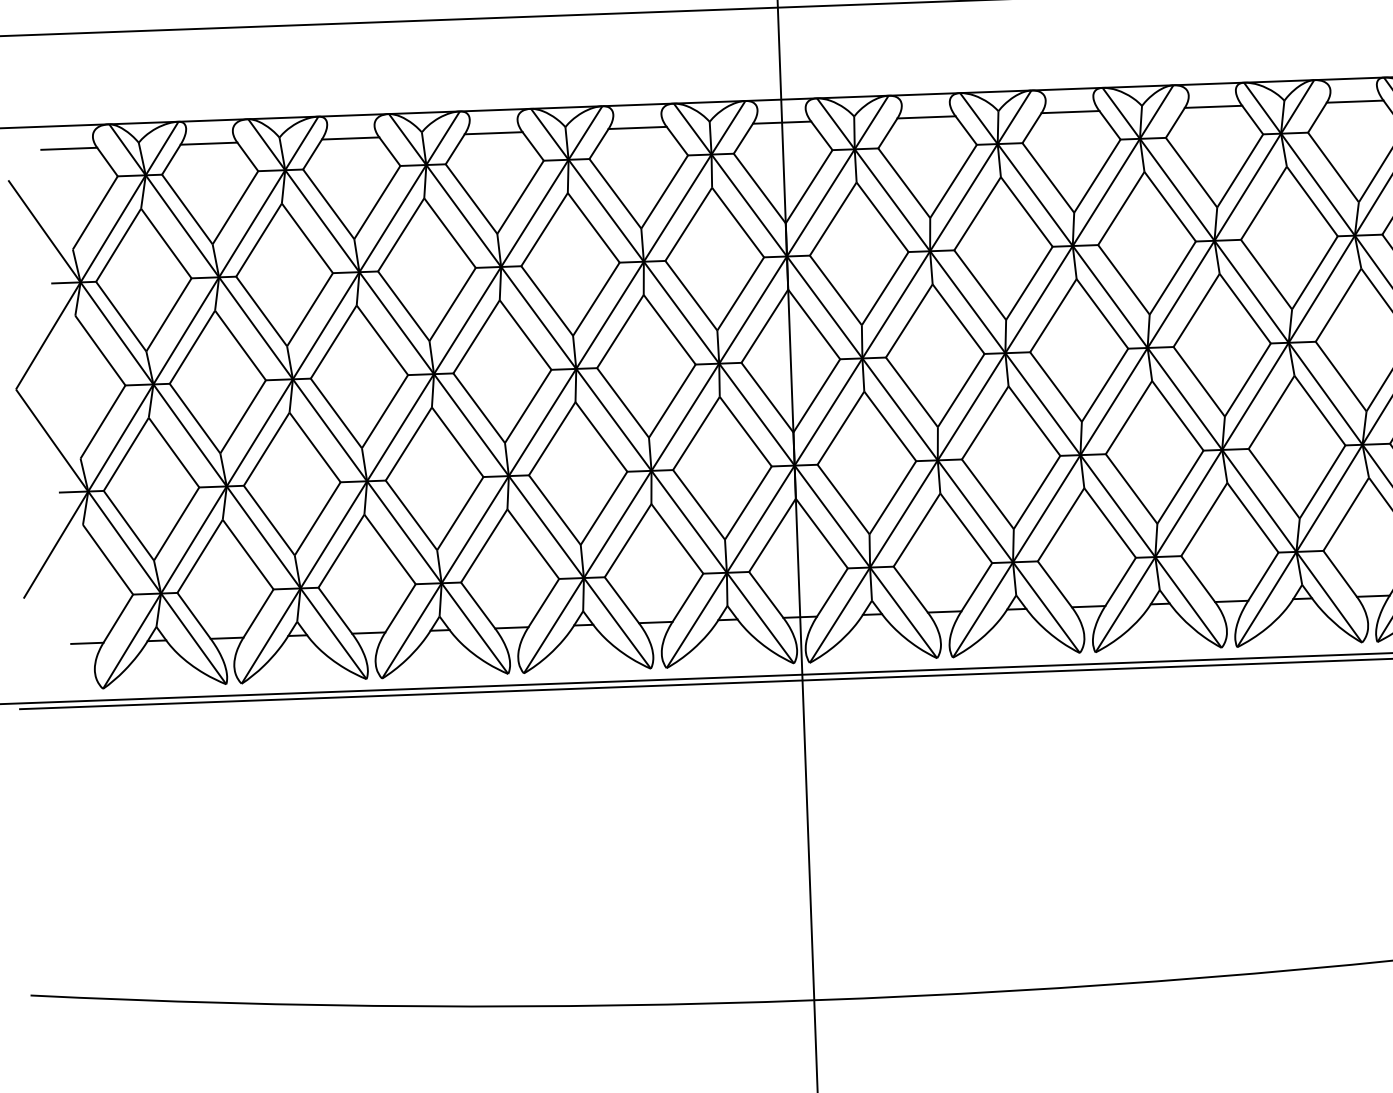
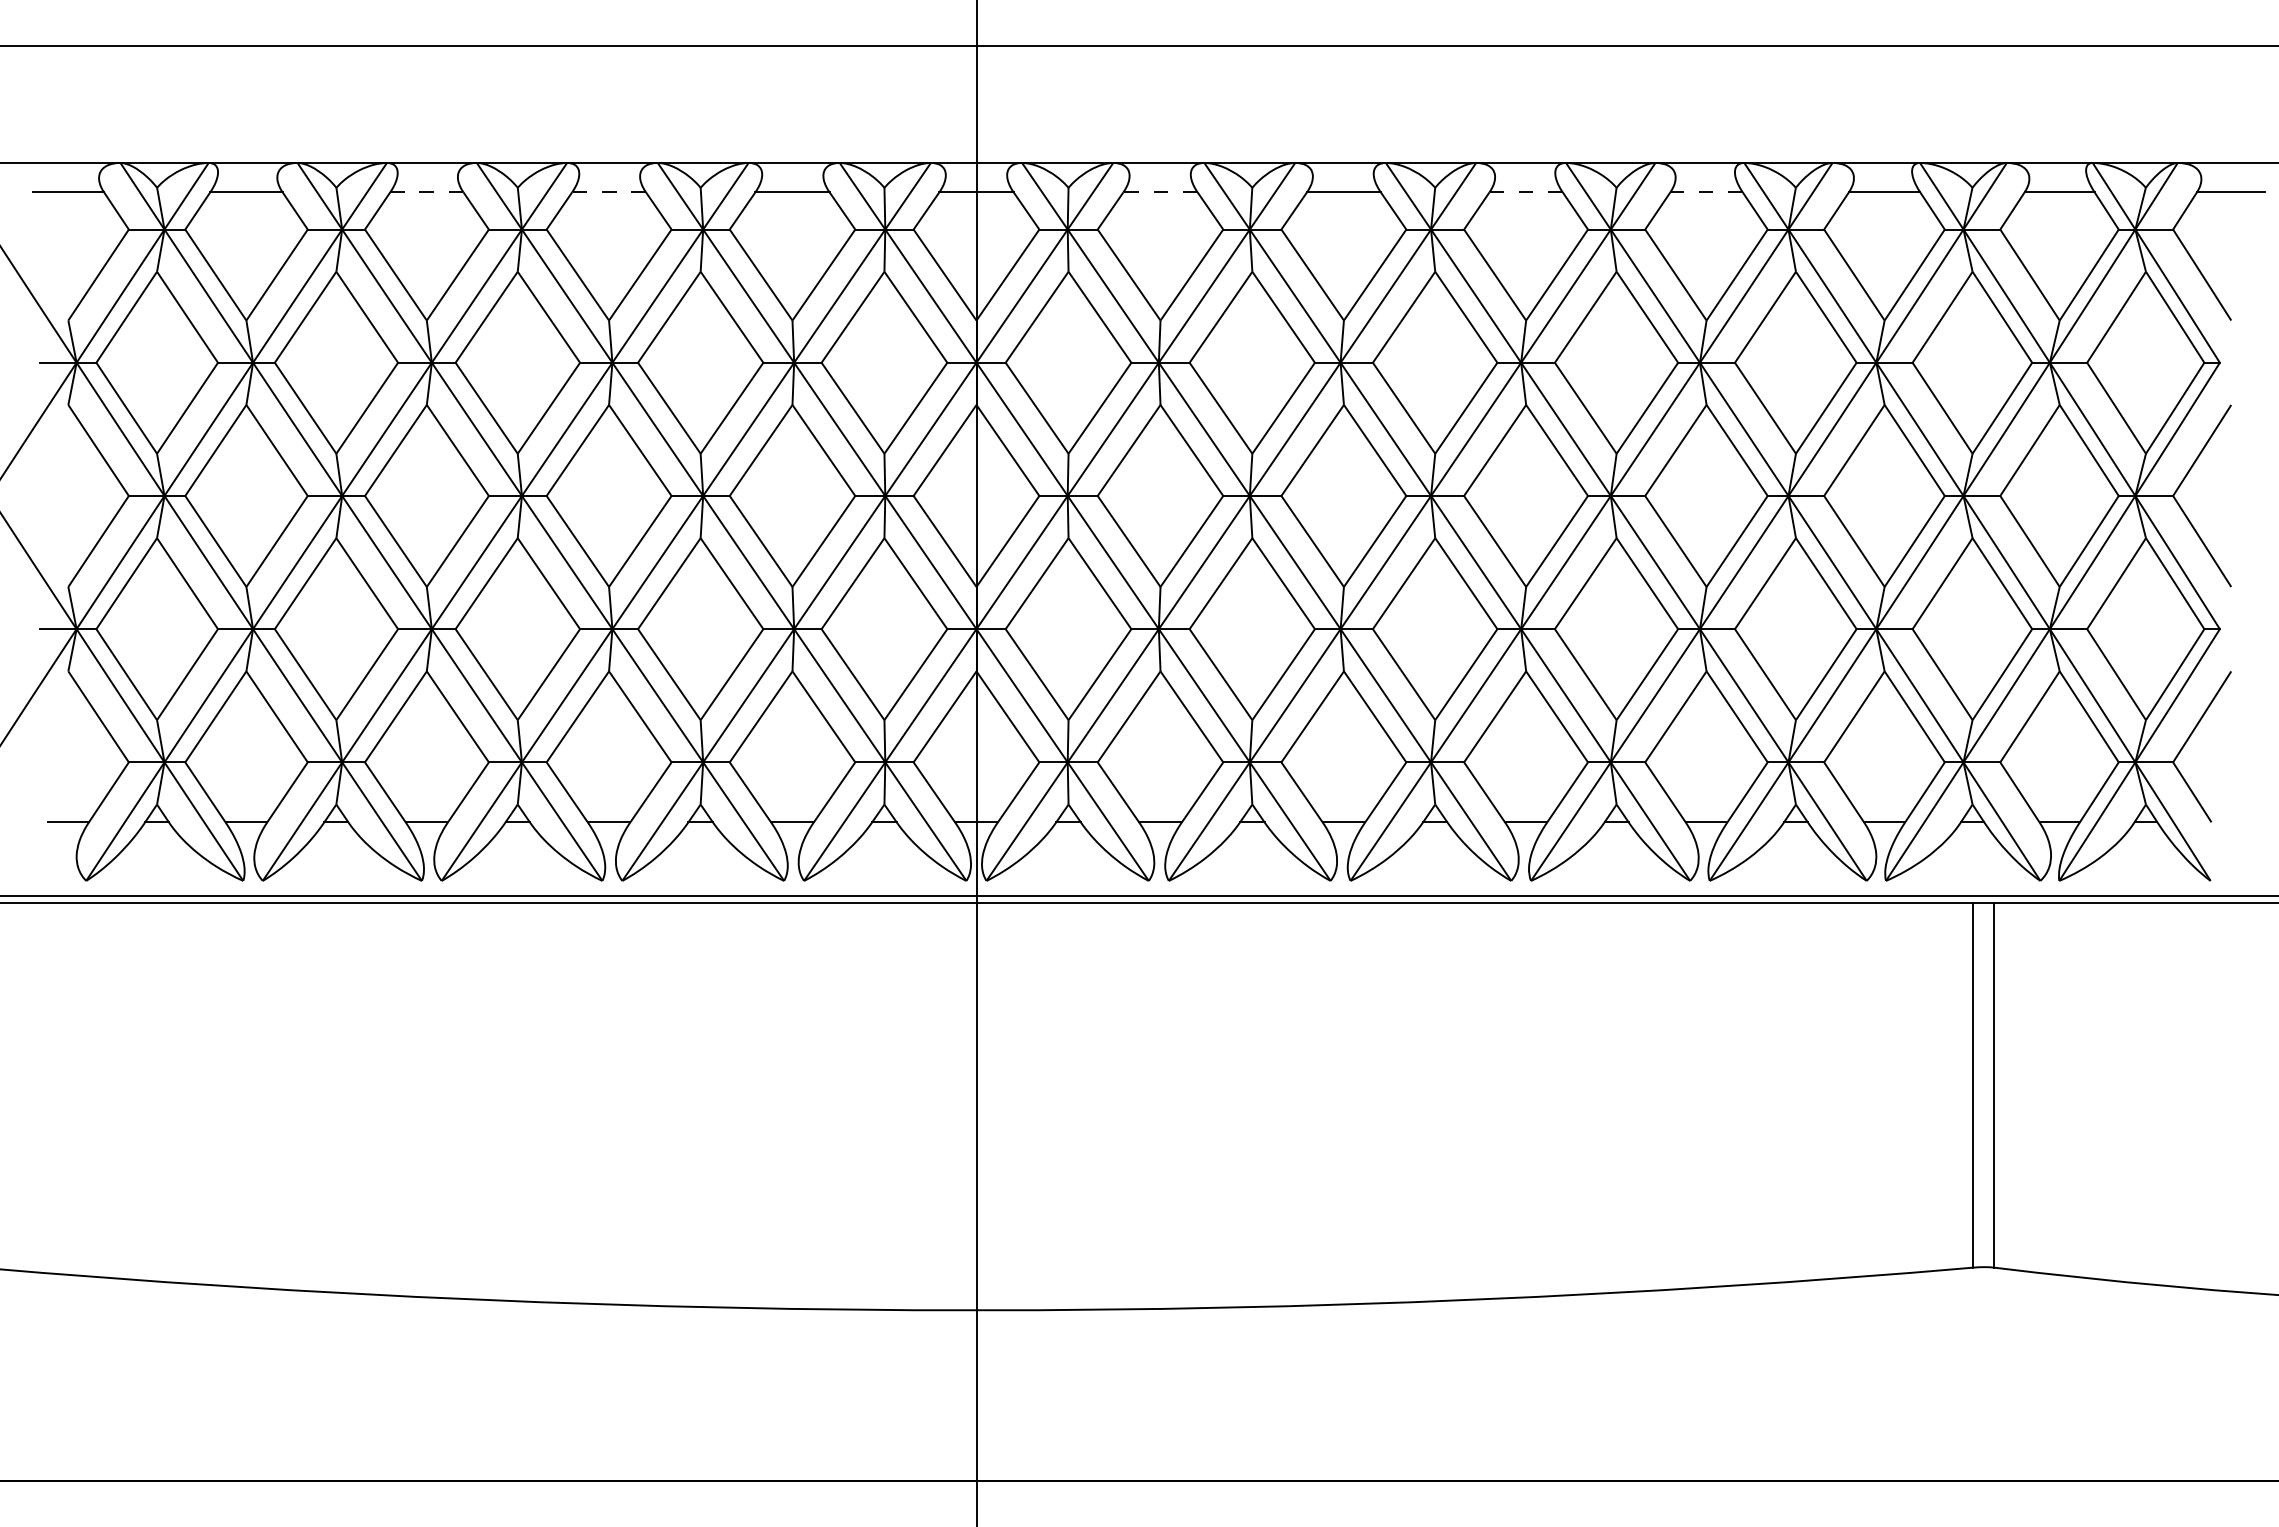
line: (1355, 101) -> (1706, 192), solid -> dashed
line: (1213, 107) -> (1526, 192), solid -> dashed
line: (926, 117) -> (1160, 192), solid -> dashed
line: (494, 133) -> (609, 192), solid -> dashed
line: (350, 138) -> (426, 192), solid -> dashed

